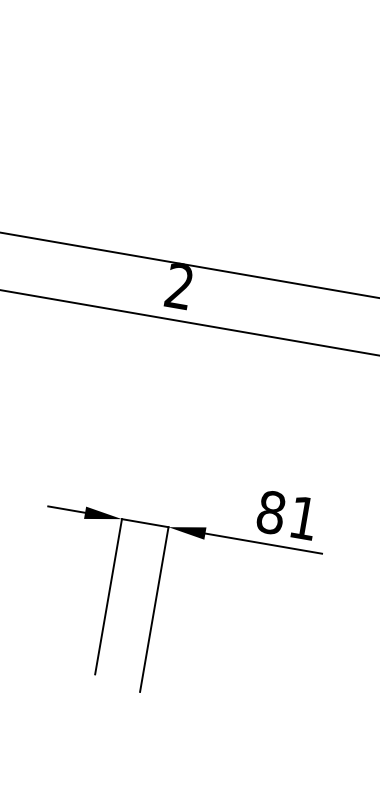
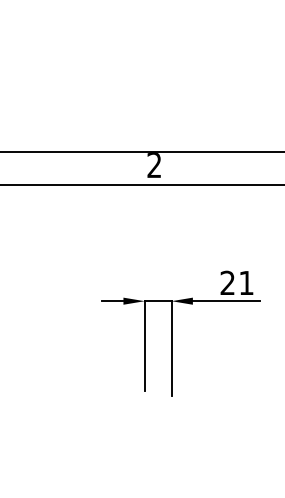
text: (270, 511) -> (227, 282), 81 -> 21

